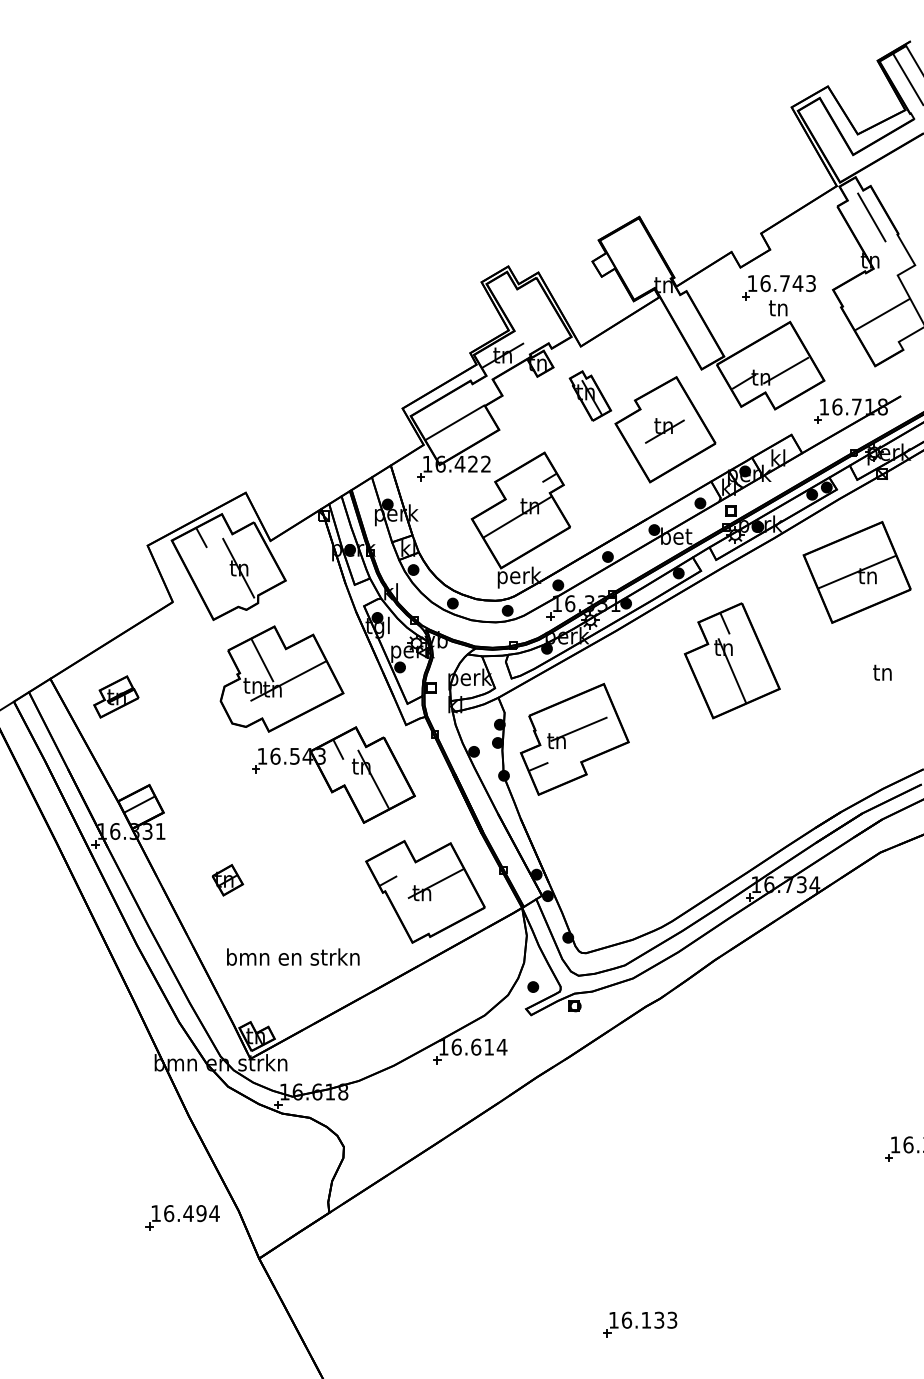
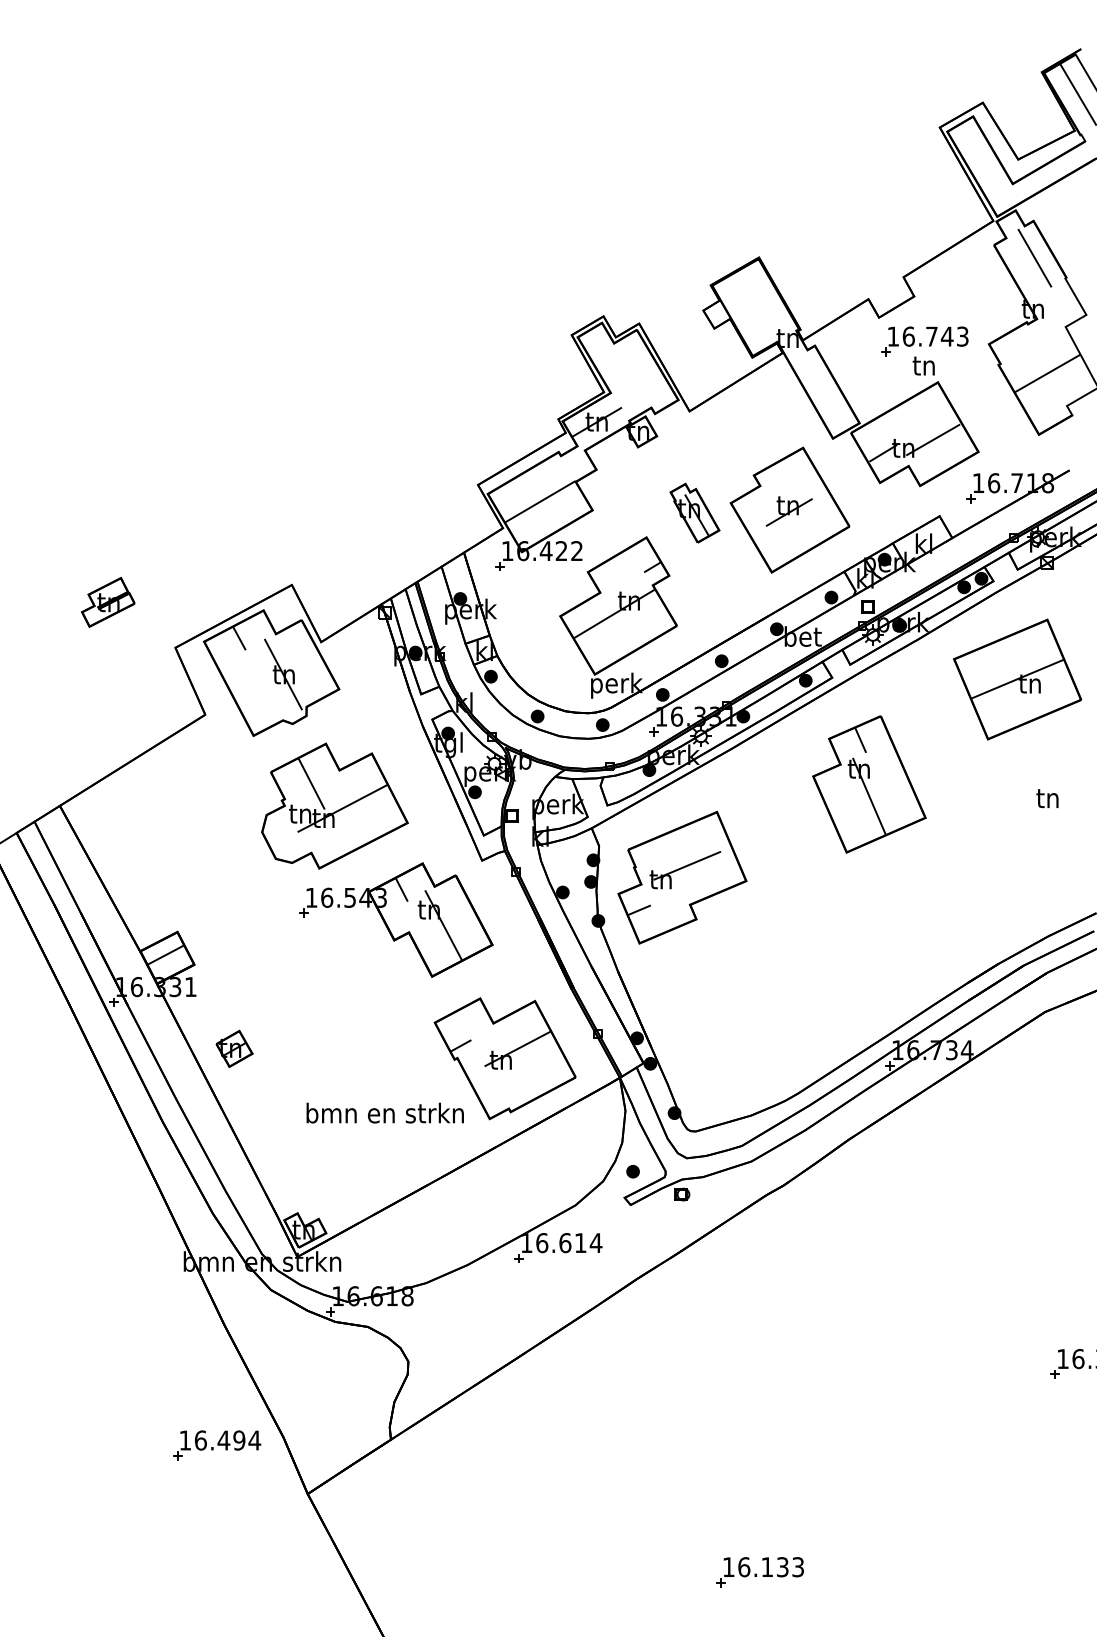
part: (590, 395) -> (694, 512), moved
part: (116, 696) -> (108, 601), moved
part: (227, 879) -> (234, 1048), moved
text: (292, 956) -> (384, 1112), moved

